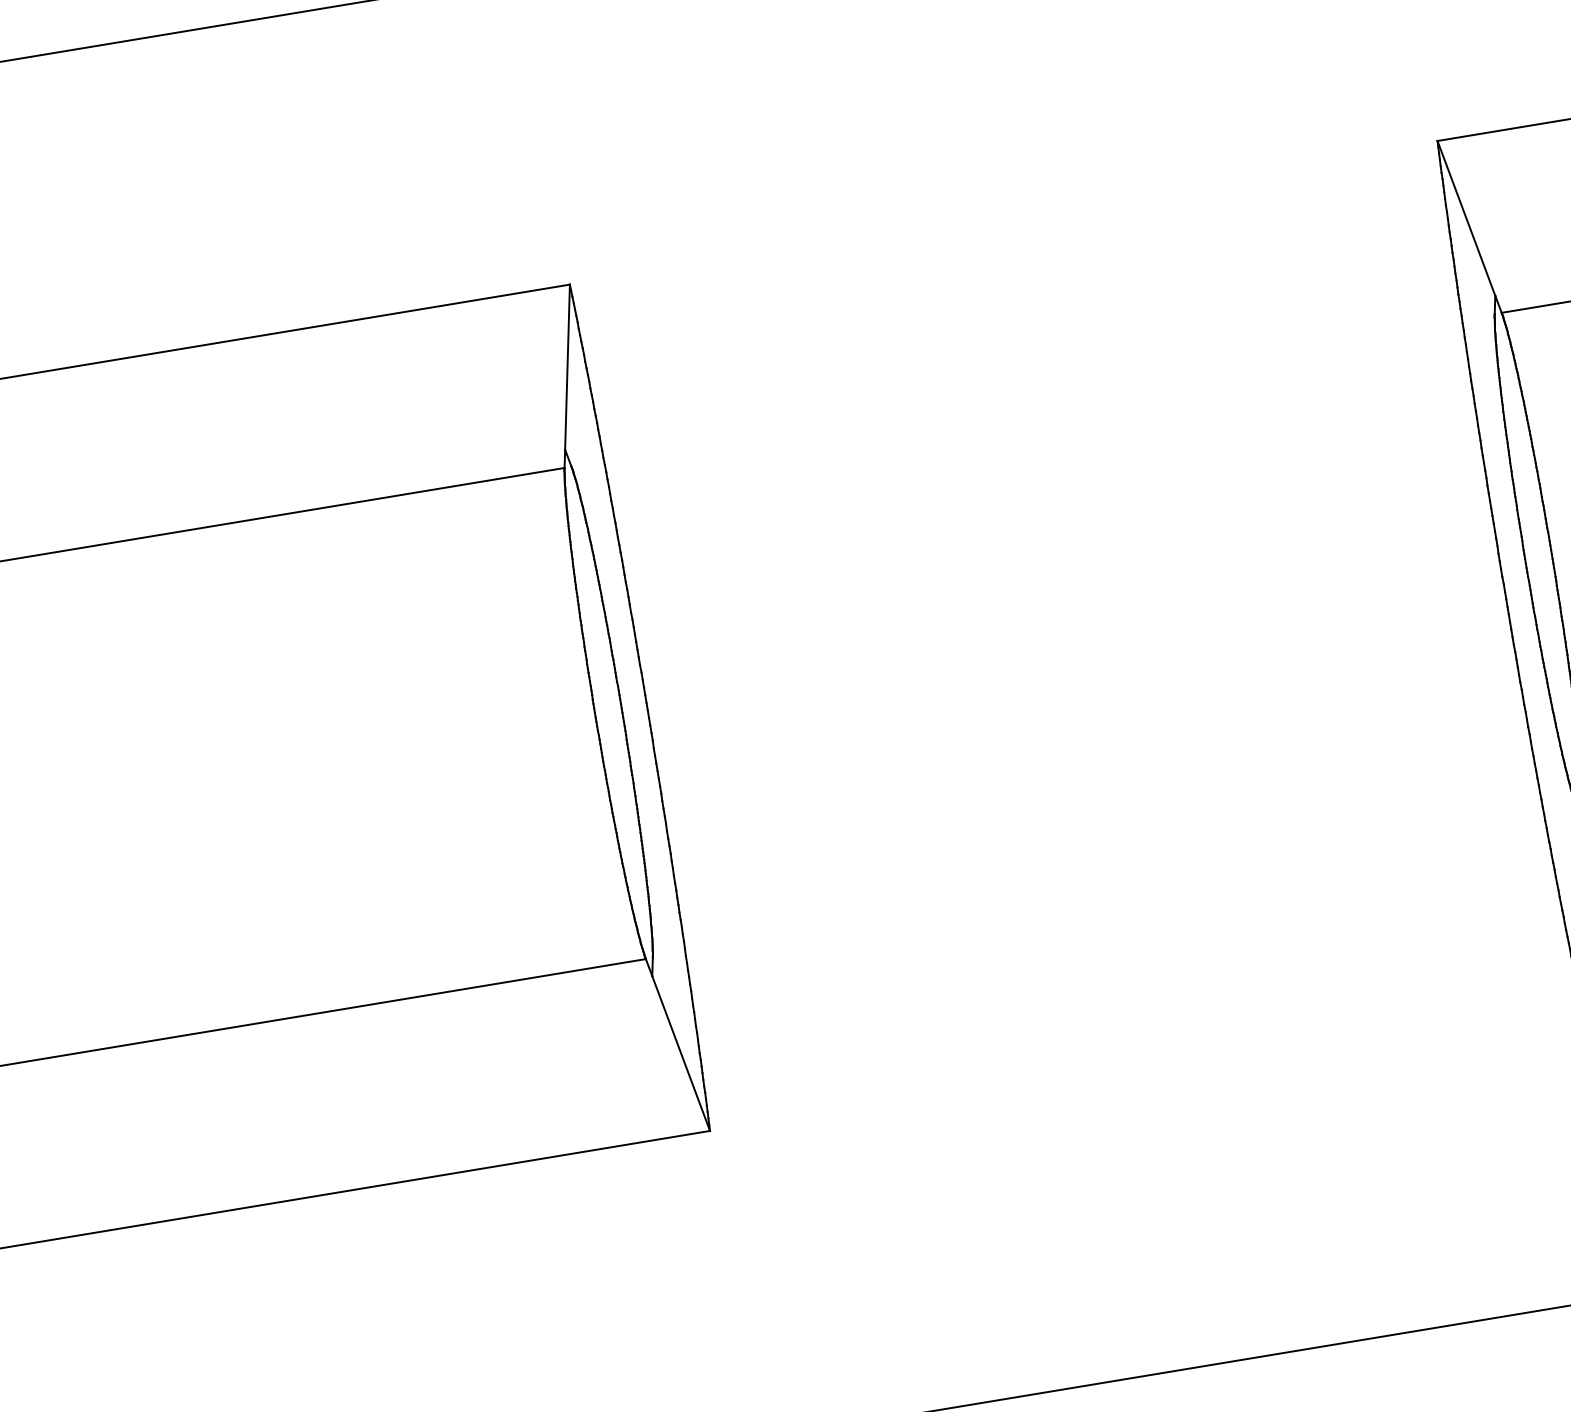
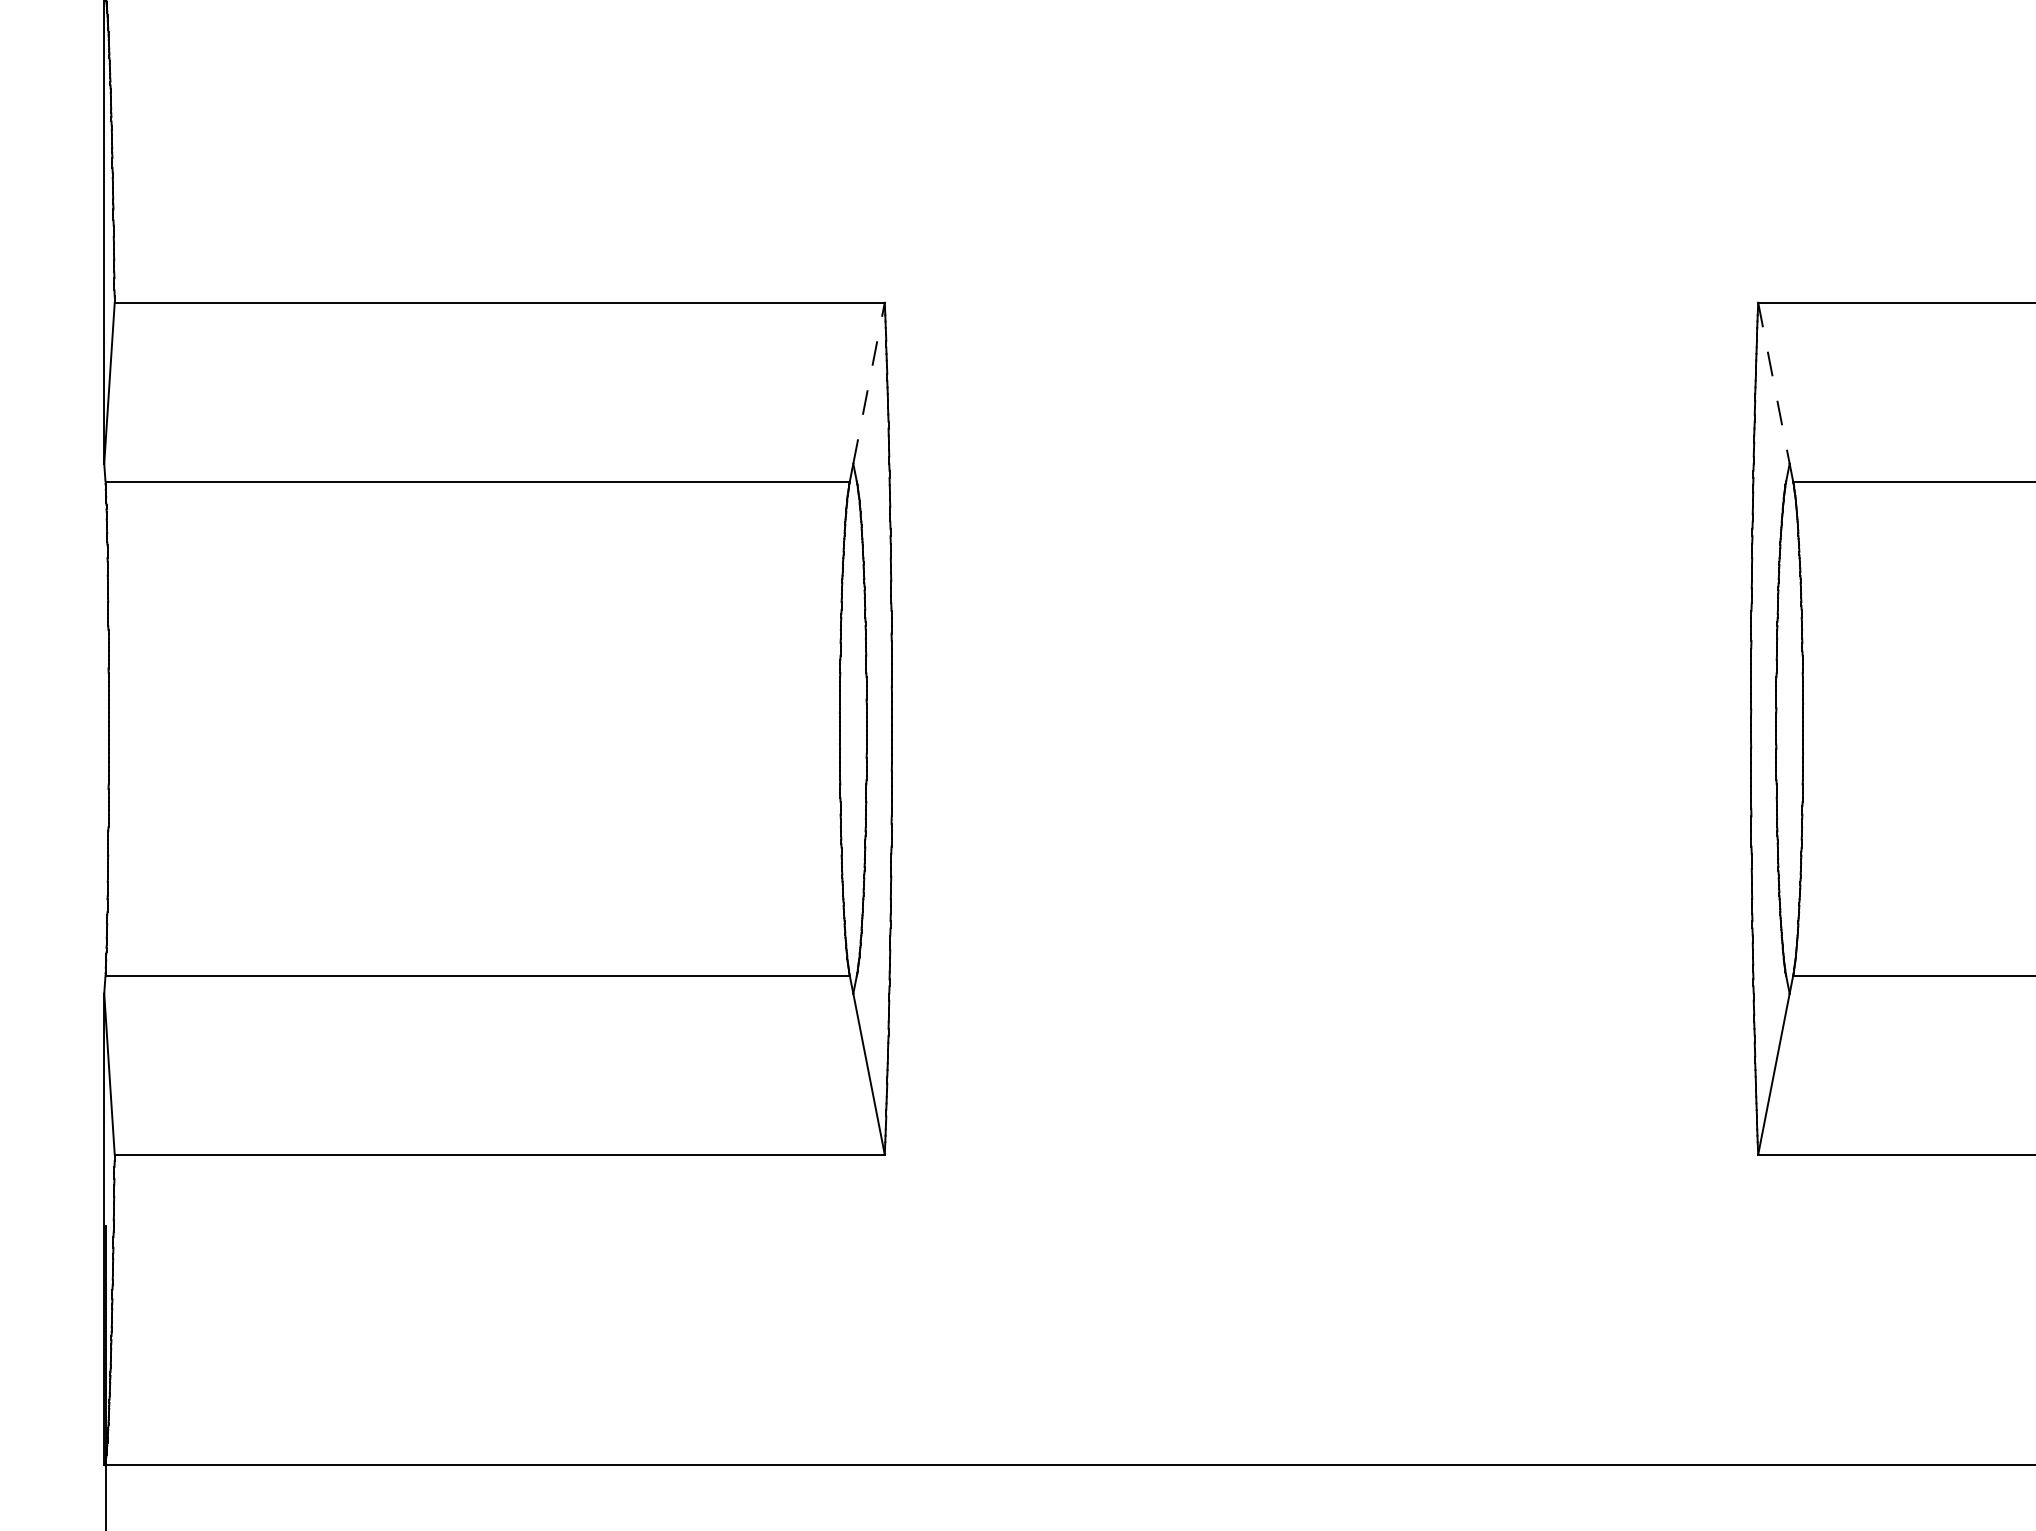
line: (1467, 218) -> (1774, 383), solid -> dashed
line: (567, 366) -> (869, 382), solid -> dashed

